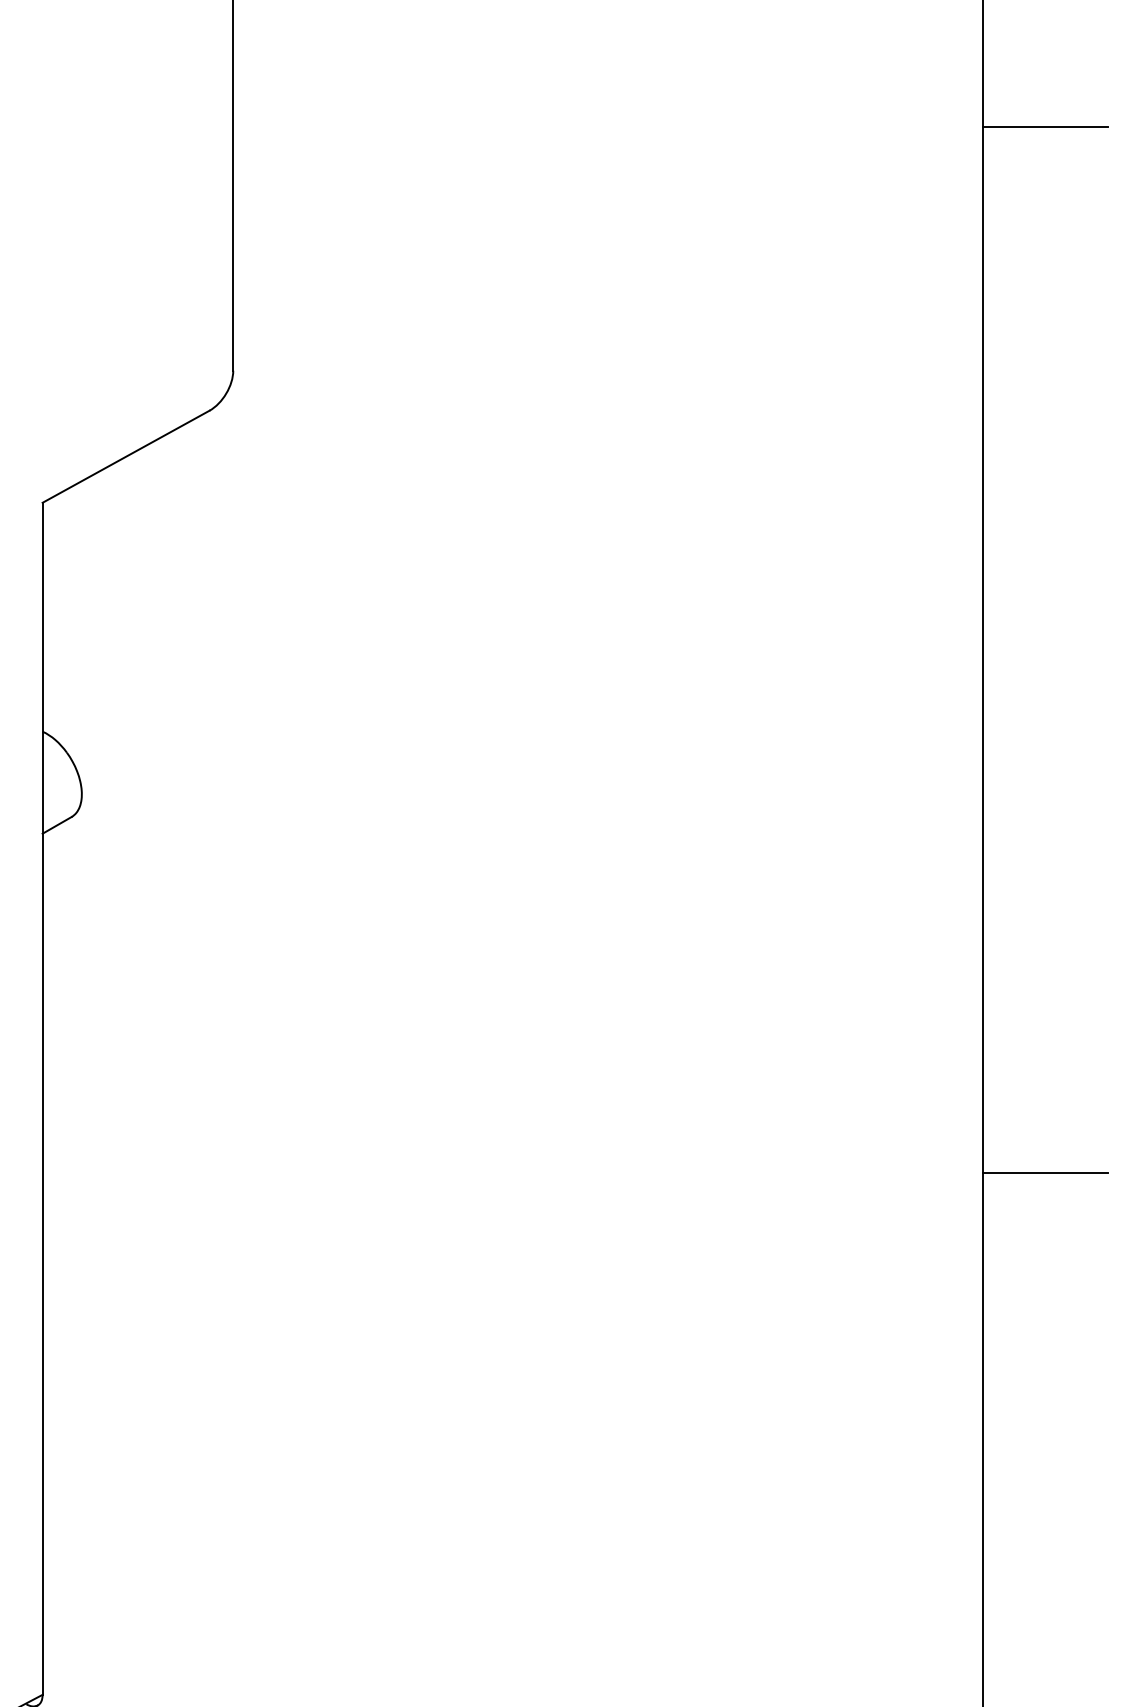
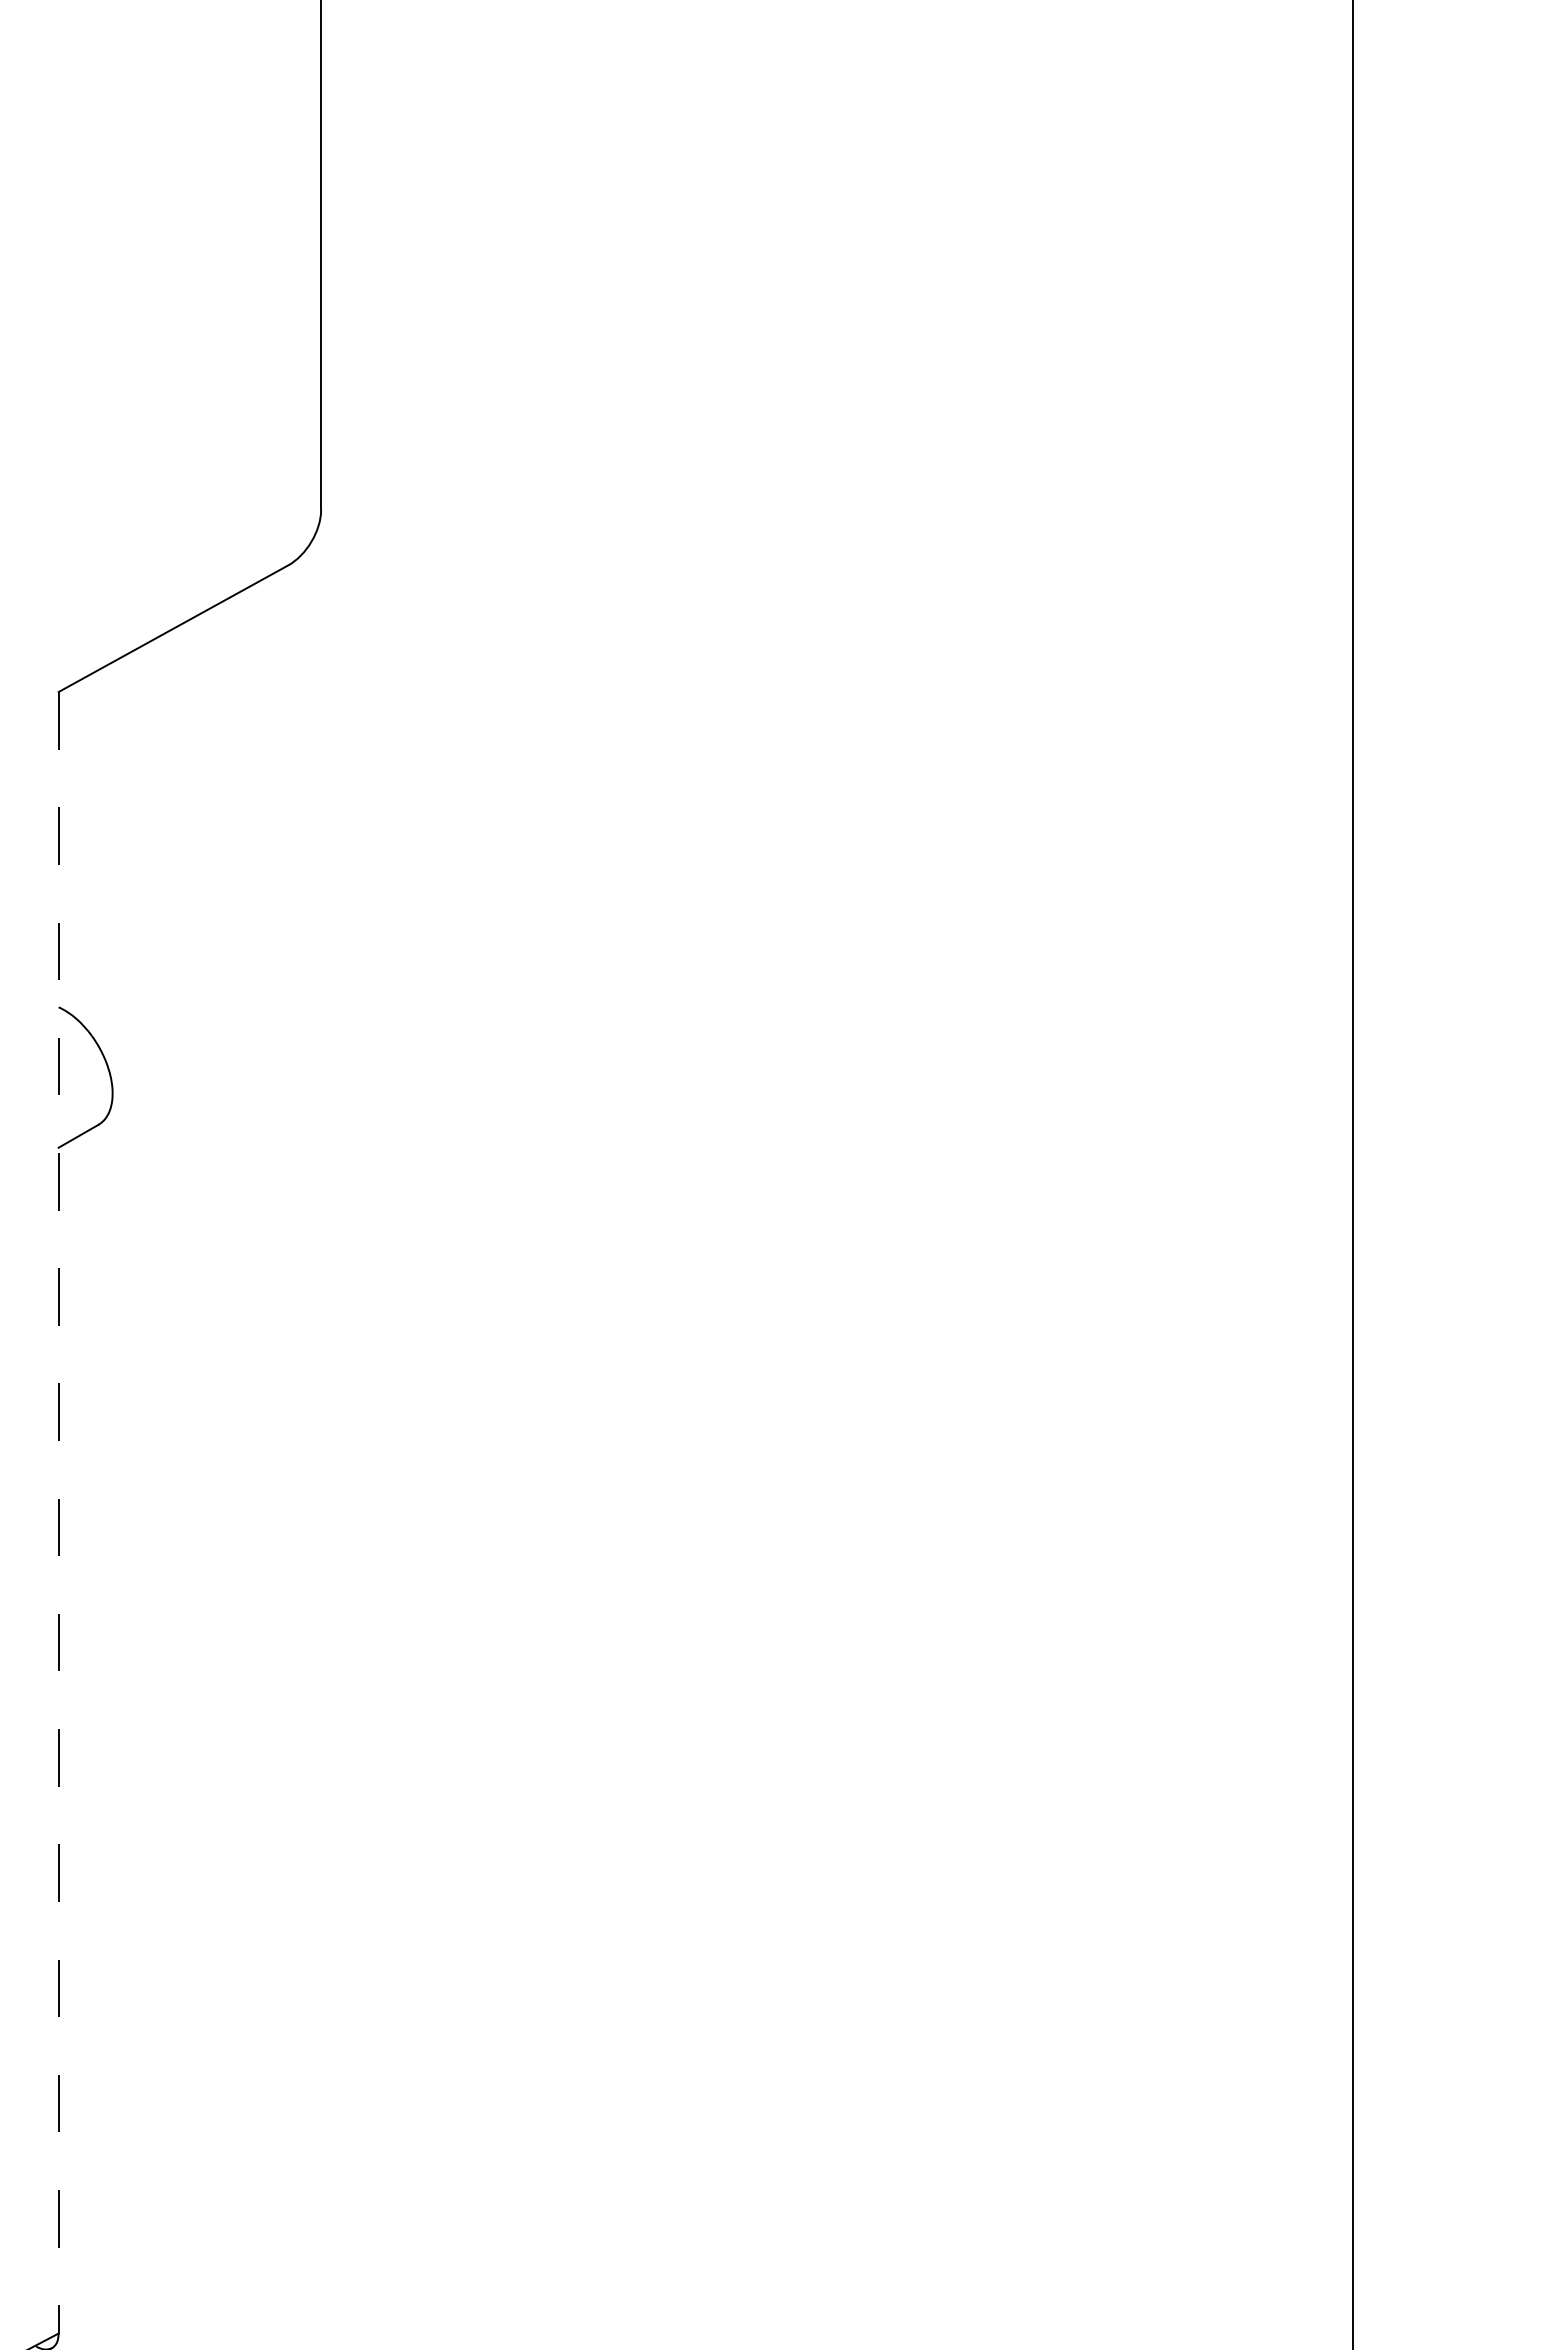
line: (1045, 126) -> (1439, 174), removed
line: (42, 1098) -> (58, 1512), solid -> dashed
line: (1045, 1173) -> (1439, 1615), removed

